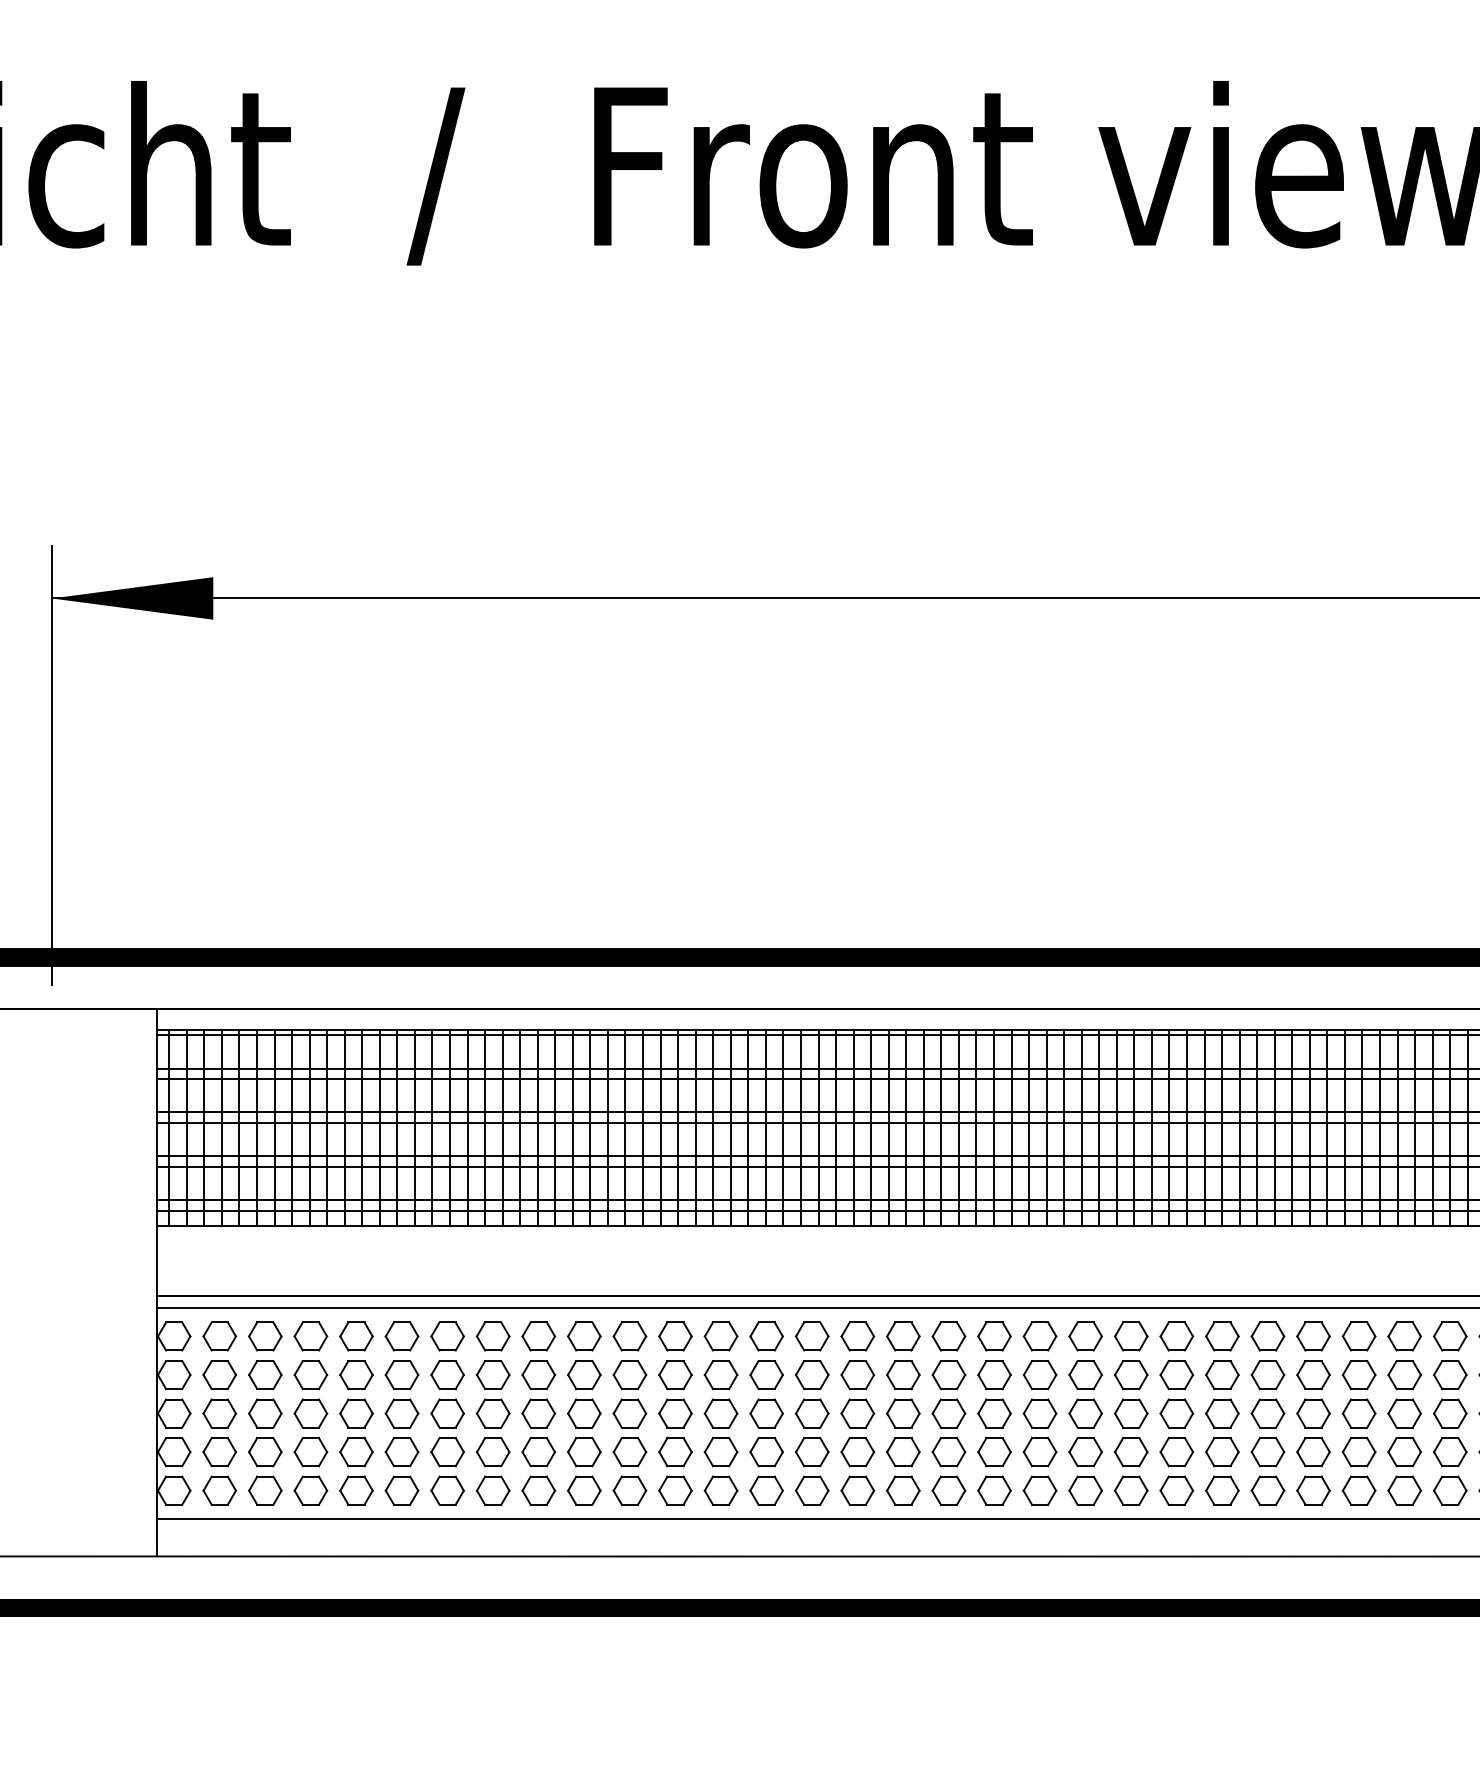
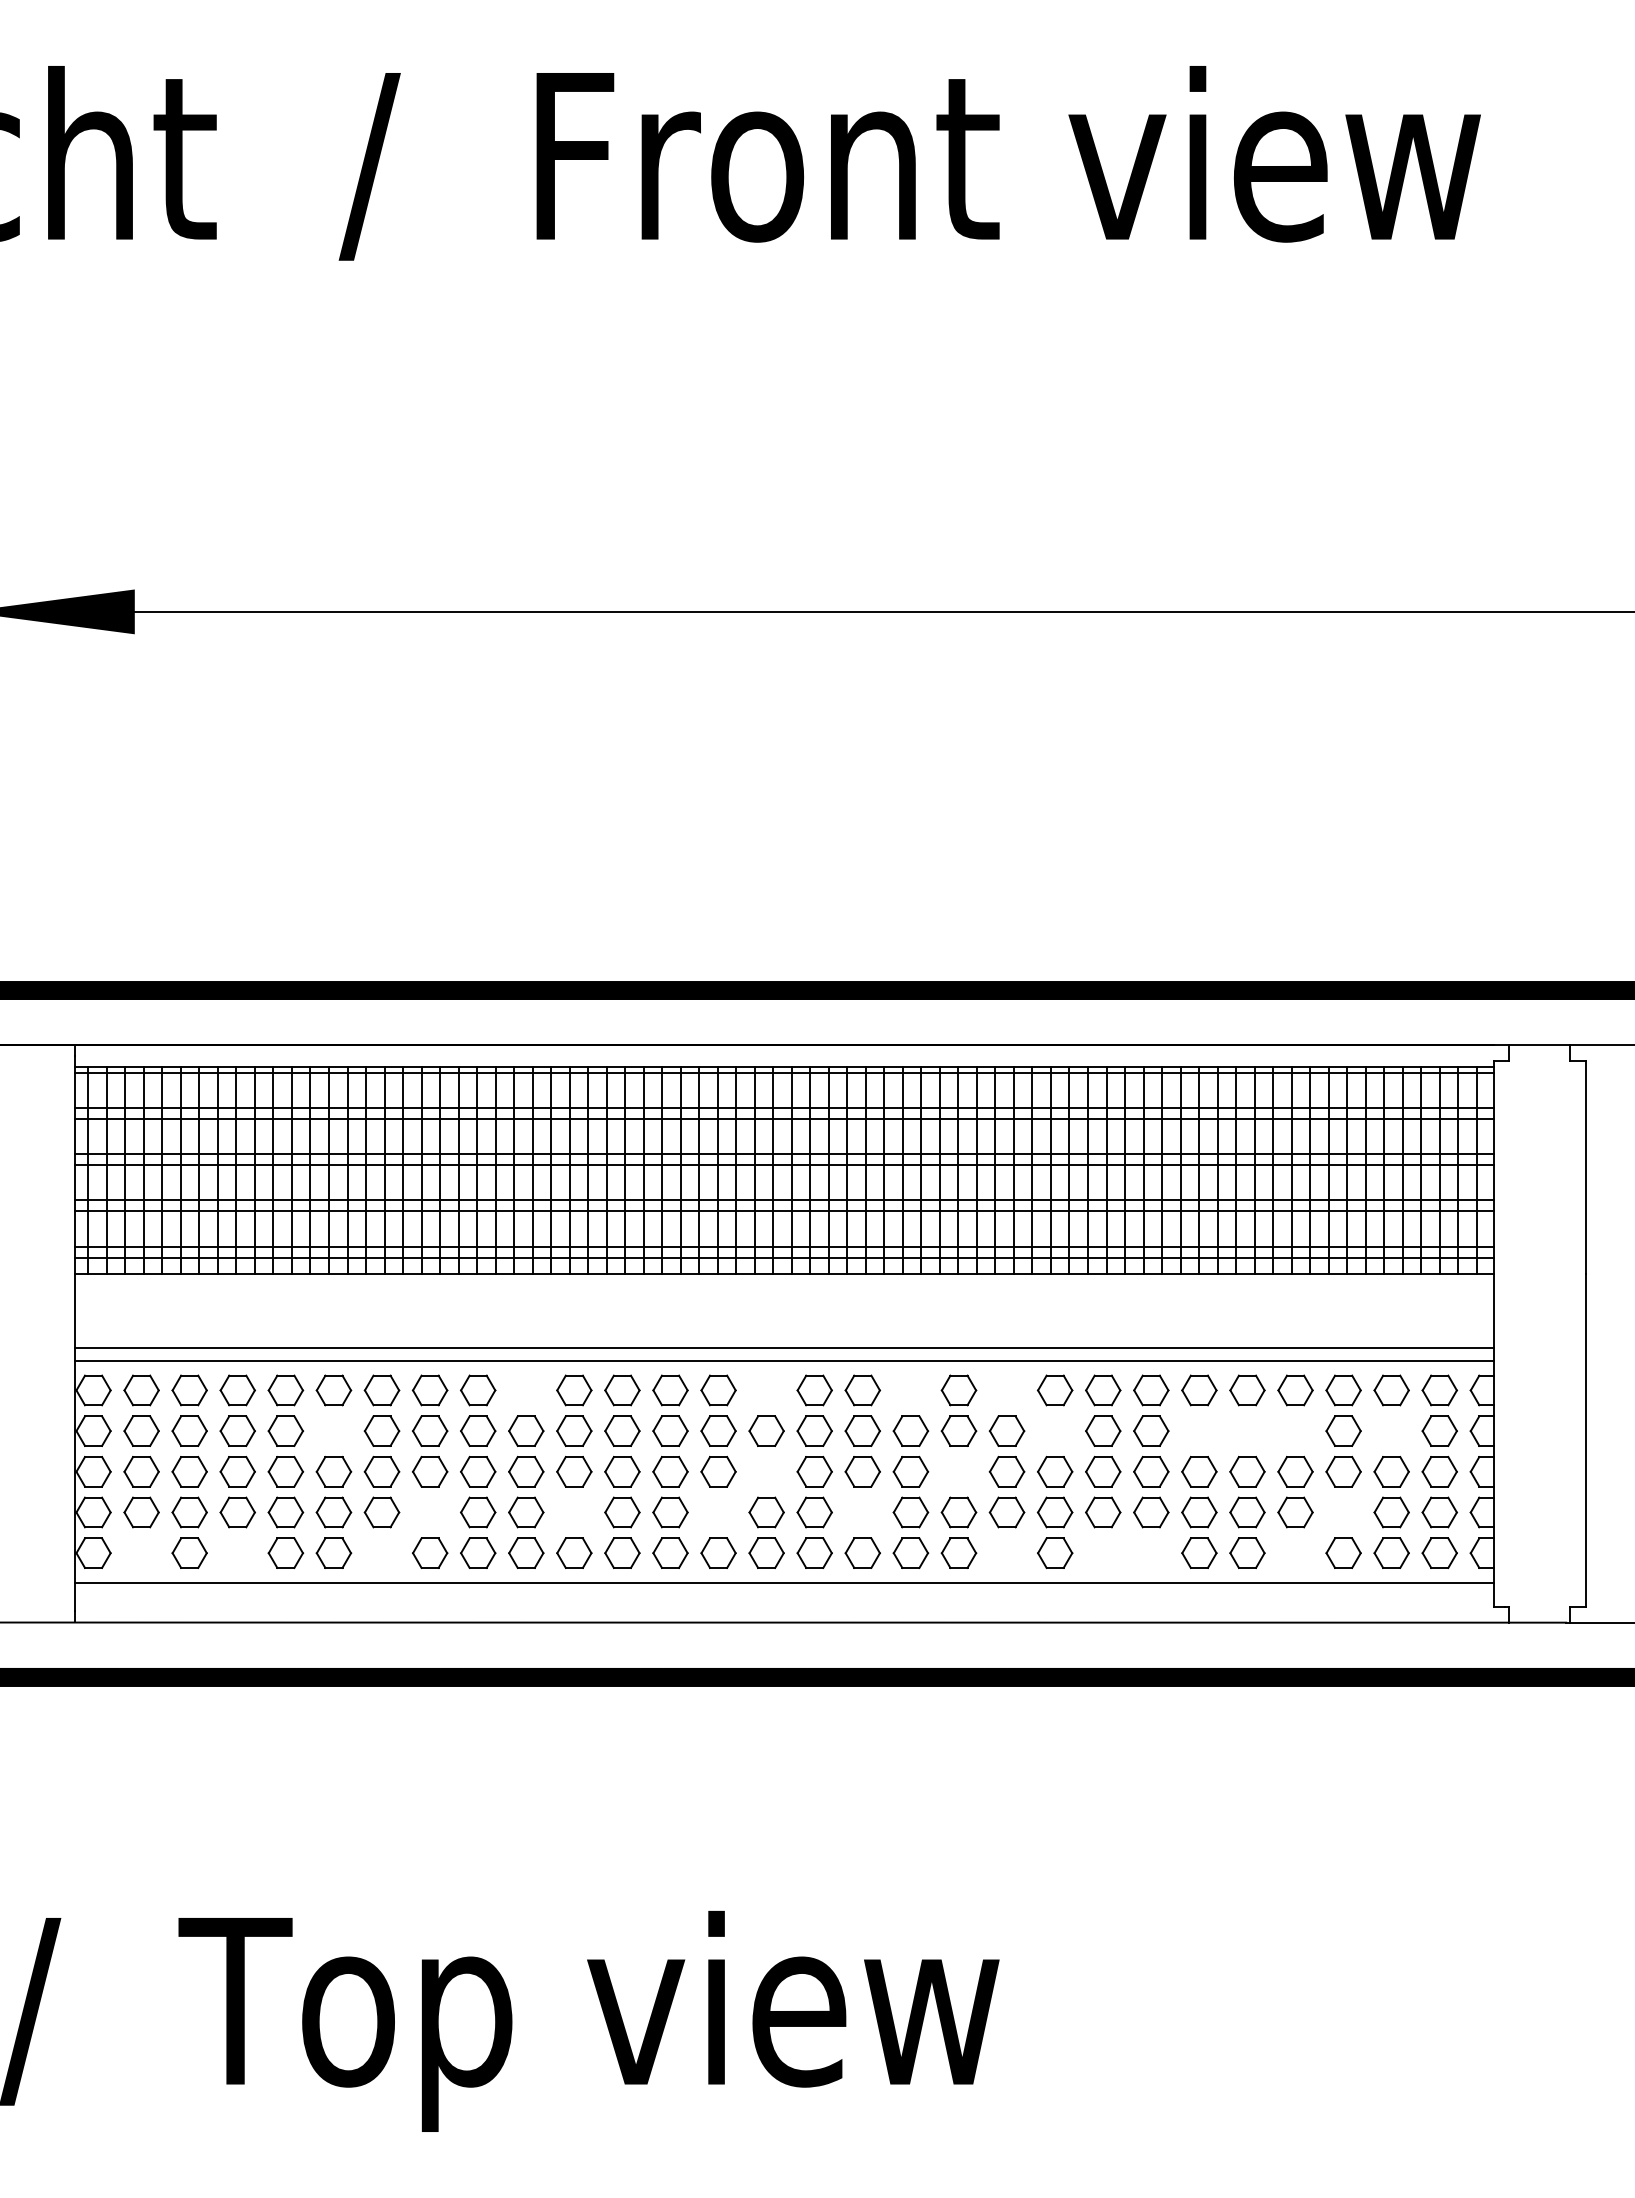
part: (584, 1336) -> (526, 1390), removed
part: (812, 1336) -> (766, 1390), removed
part: (948, 1336) -> (910, 1390), removed
part: (1039, 1336) -> (1006, 1390), removed
part: (401, 1374) -> (333, 1430), removed
part: (1086, 1374) -> (1055, 1430), removed
part: (1222, 1374) -> (1199, 1430), removed
part: (1268, 1374) -> (1247, 1430), removed
part: (1313, 1374) -> (1295, 1430), removed
part: (1404, 1374) -> (1391, 1430), removed
part: (812, 1413) -> (766, 1471), removed
part: (994, 1413) -> (958, 1471), removed
part: (492, 1452) -> (429, 1512), removed
part: (630, 1452) -> (574, 1512), removed
part: (766, 1452) -> (718, 1512), removed
part: (903, 1452) -> (862, 1512), removed
part: (1359, 1452) -> (1343, 1512), removed
part: (219, 1490) -> (141, 1552), removed
part: (310, 1490) -> (237, 1552), removed
part: (447, 1490) -> (381, 1552), removed
part: (1039, 1490) -> (1006, 1552), removed
part: (1131, 1490) -> (1103, 1552), removed
part: (1177, 1490) -> (1151, 1552), removed
part: (1313, 1490) -> (1295, 1552), removed

